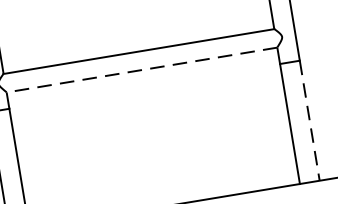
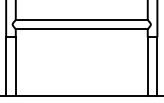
line: (141, 70) -> (81, 29), dashed -> solid
line: (309, 120) -> (157, 66), dashed -> solid

